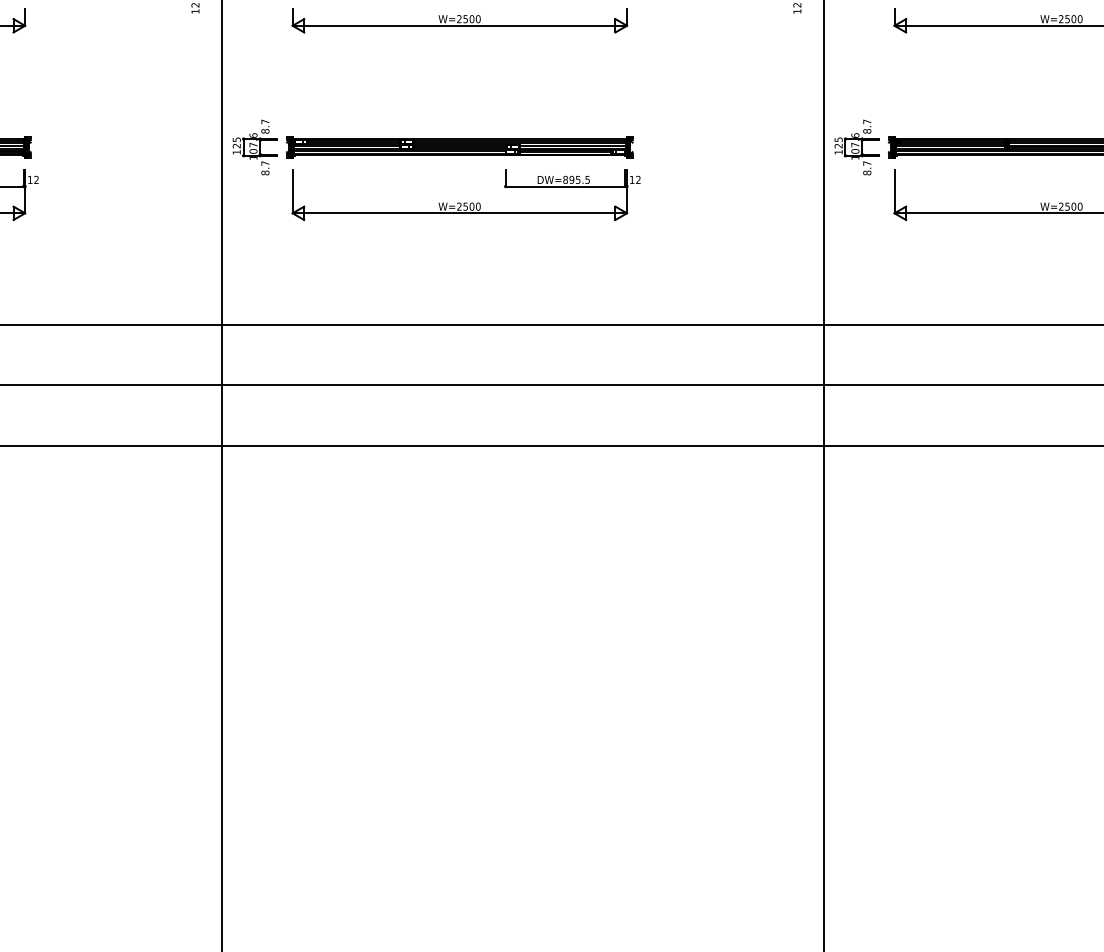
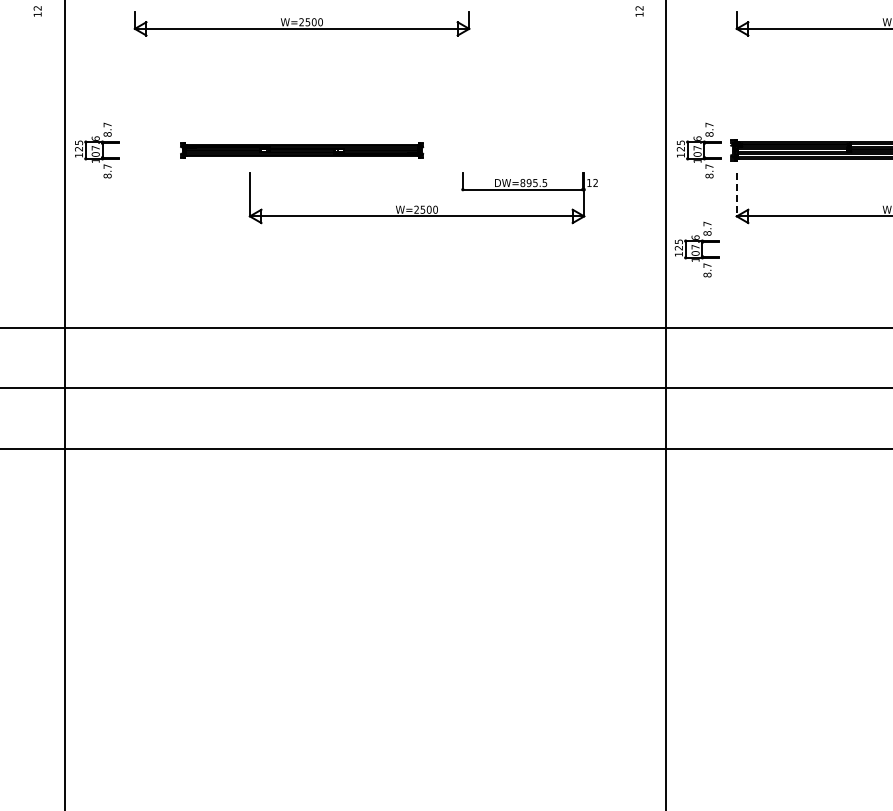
part: (459, 147) -> (301, 150), size x0.7
line: (894, 191) -> (736, 194), solid -> dashed
part: (465, 202) -> (422, 205), moved
part: (854, 246) -> (696, 249), added

